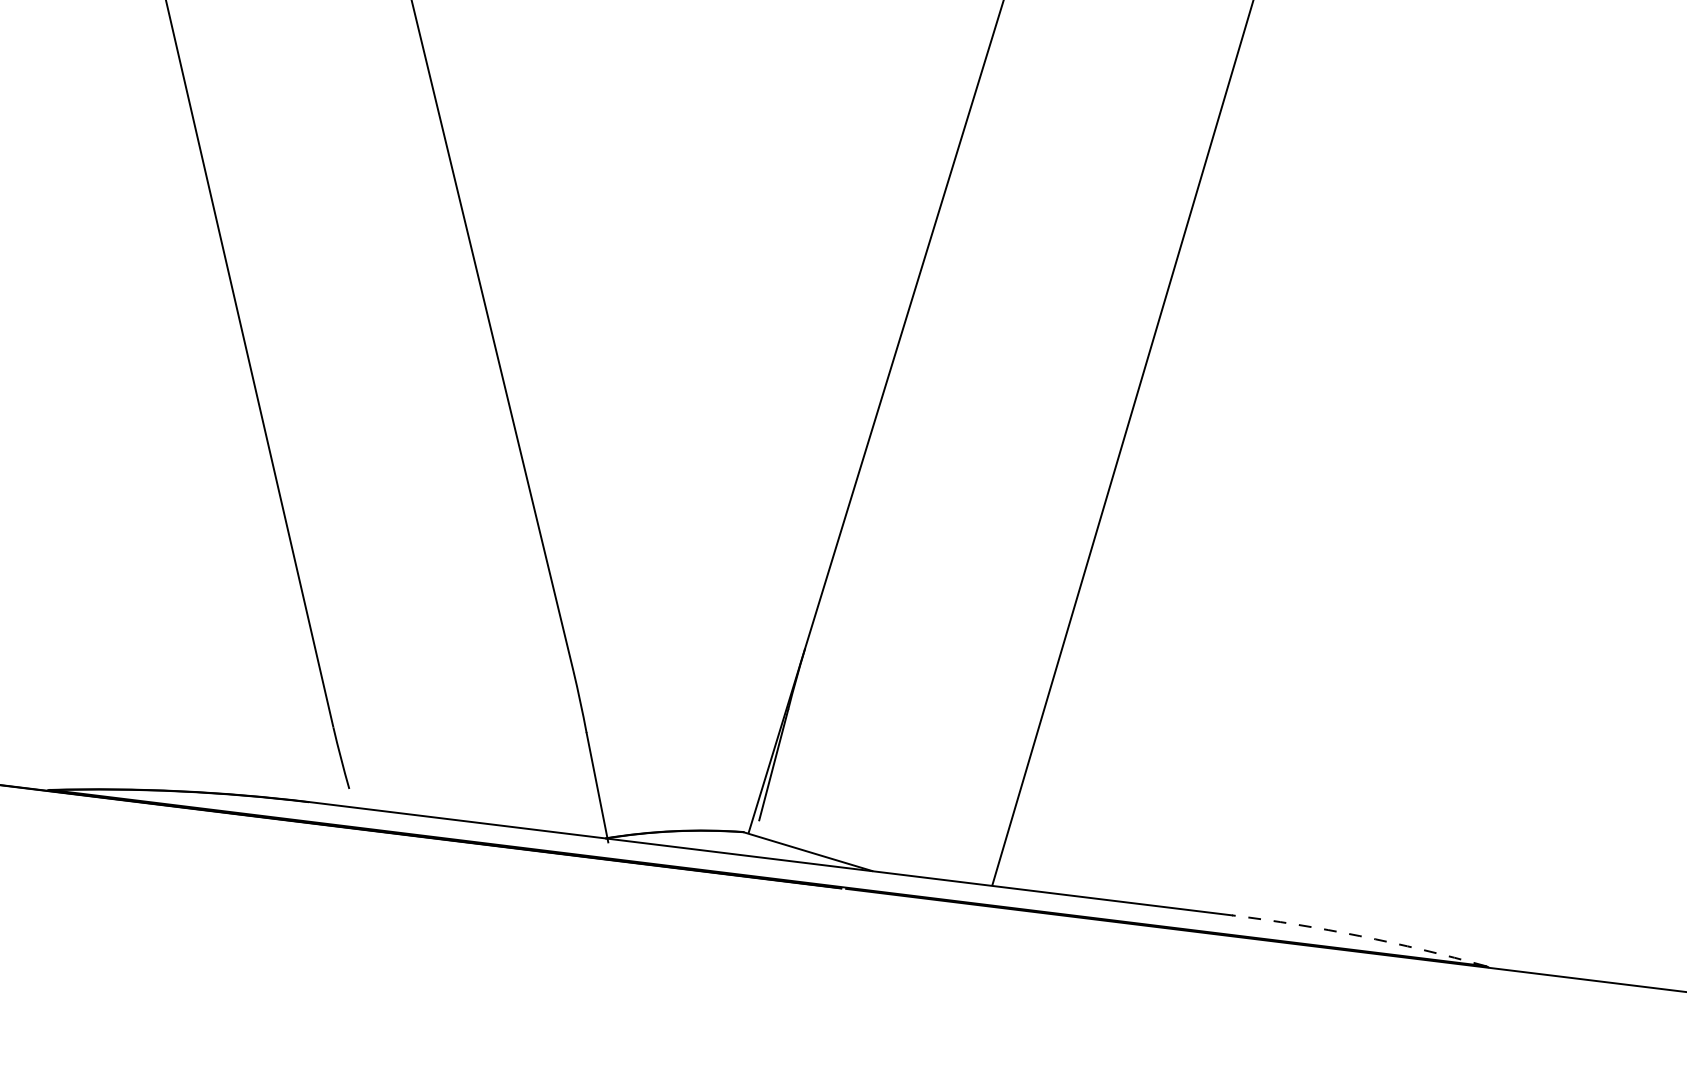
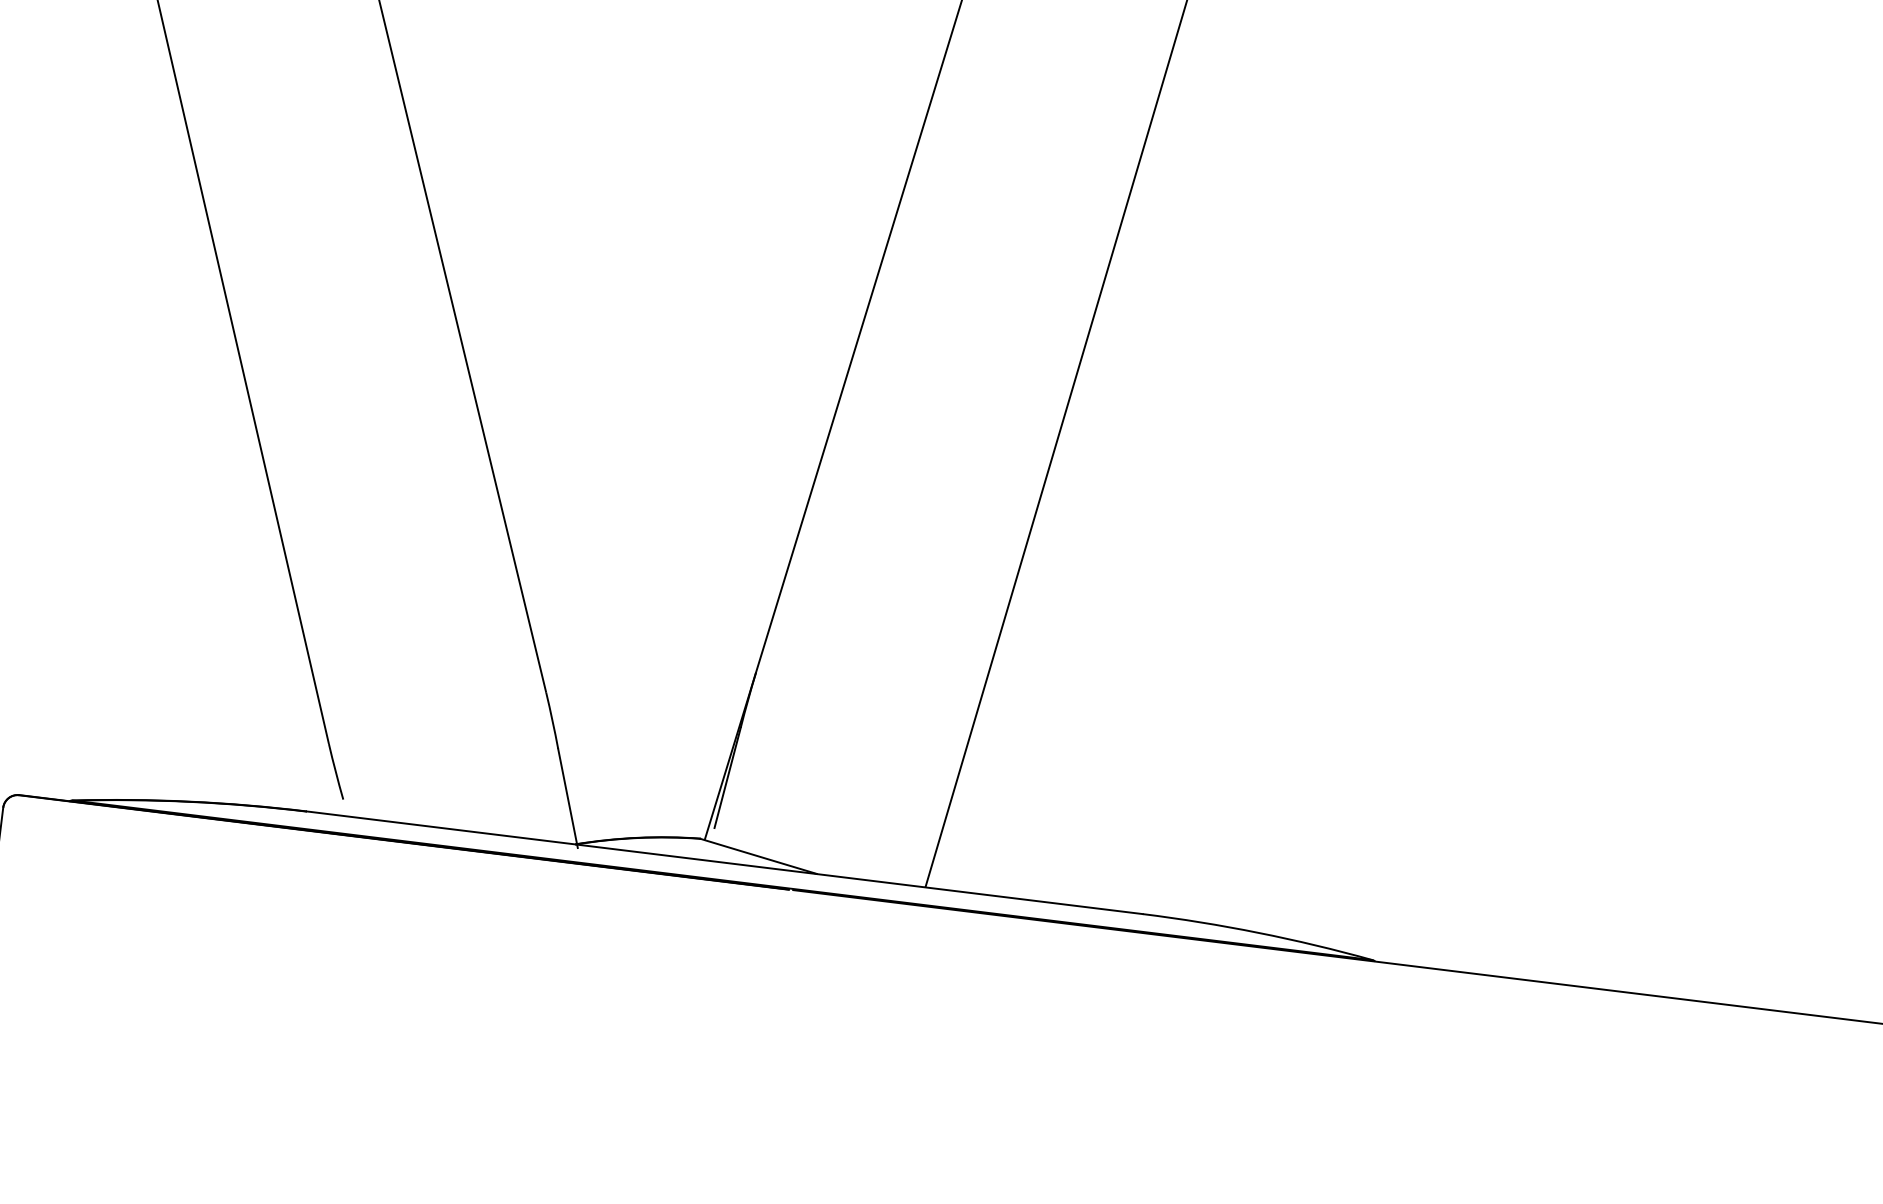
arc: (1359, 935) -> (1258, 932), dashed -> solid

